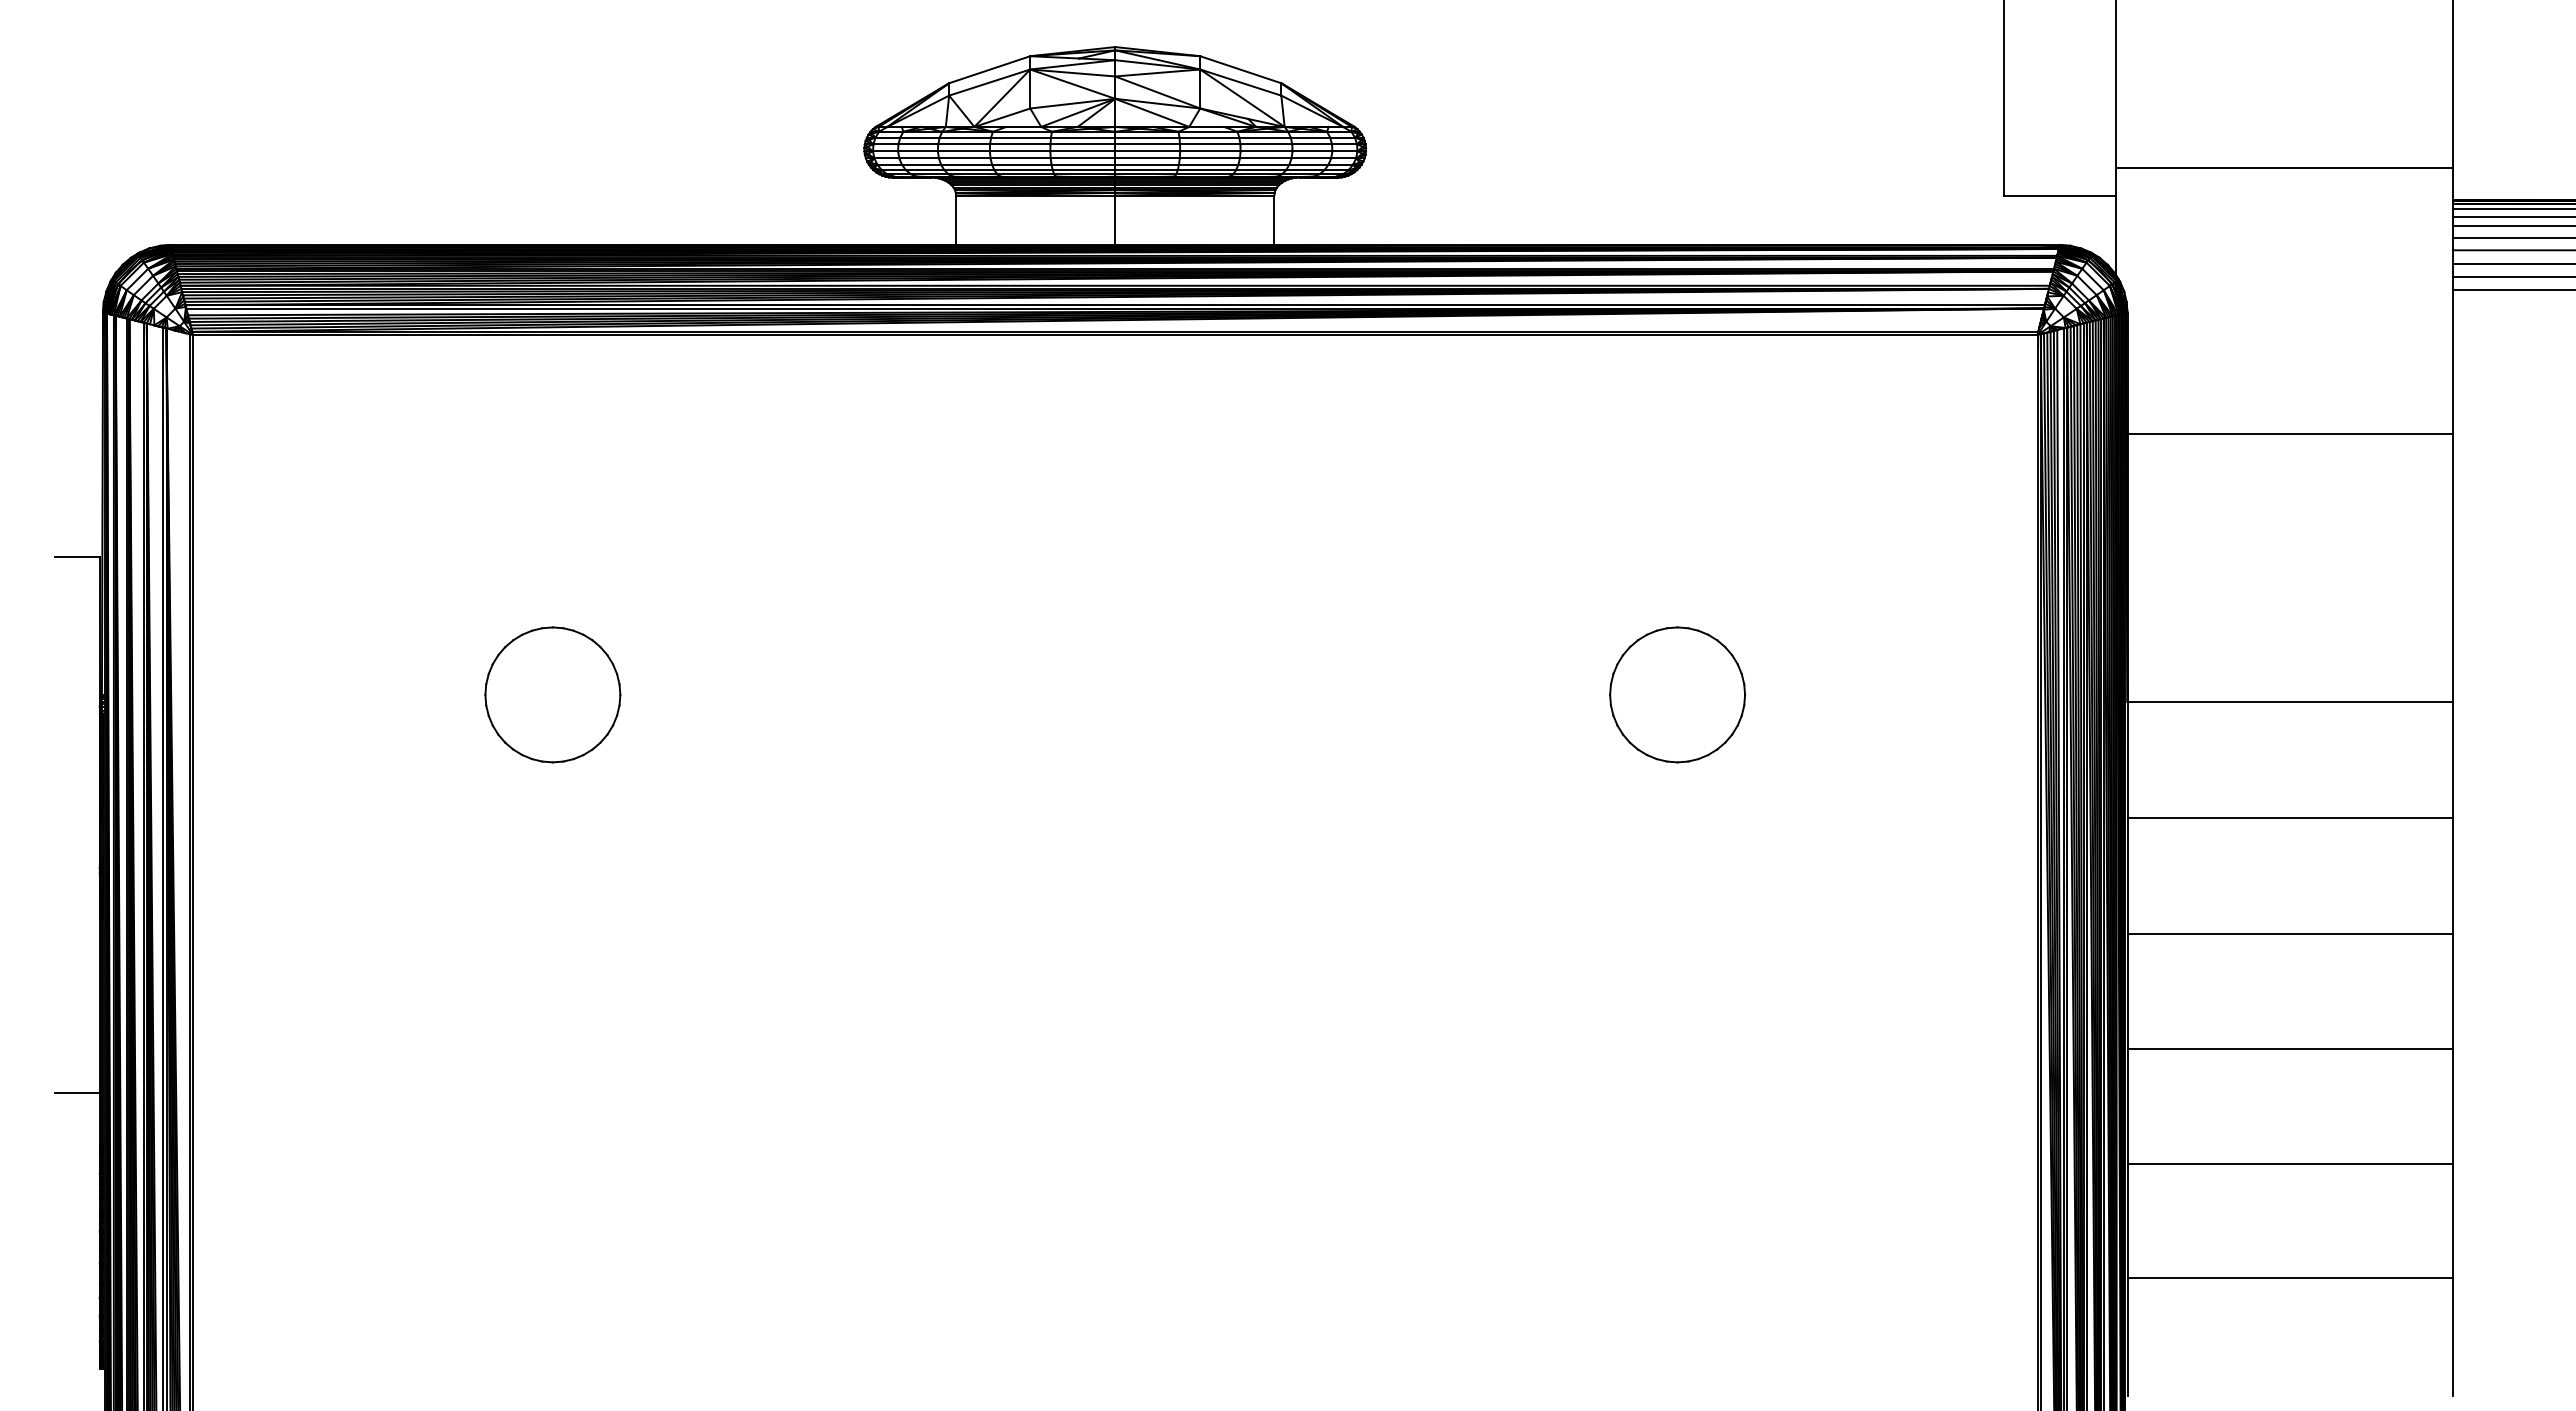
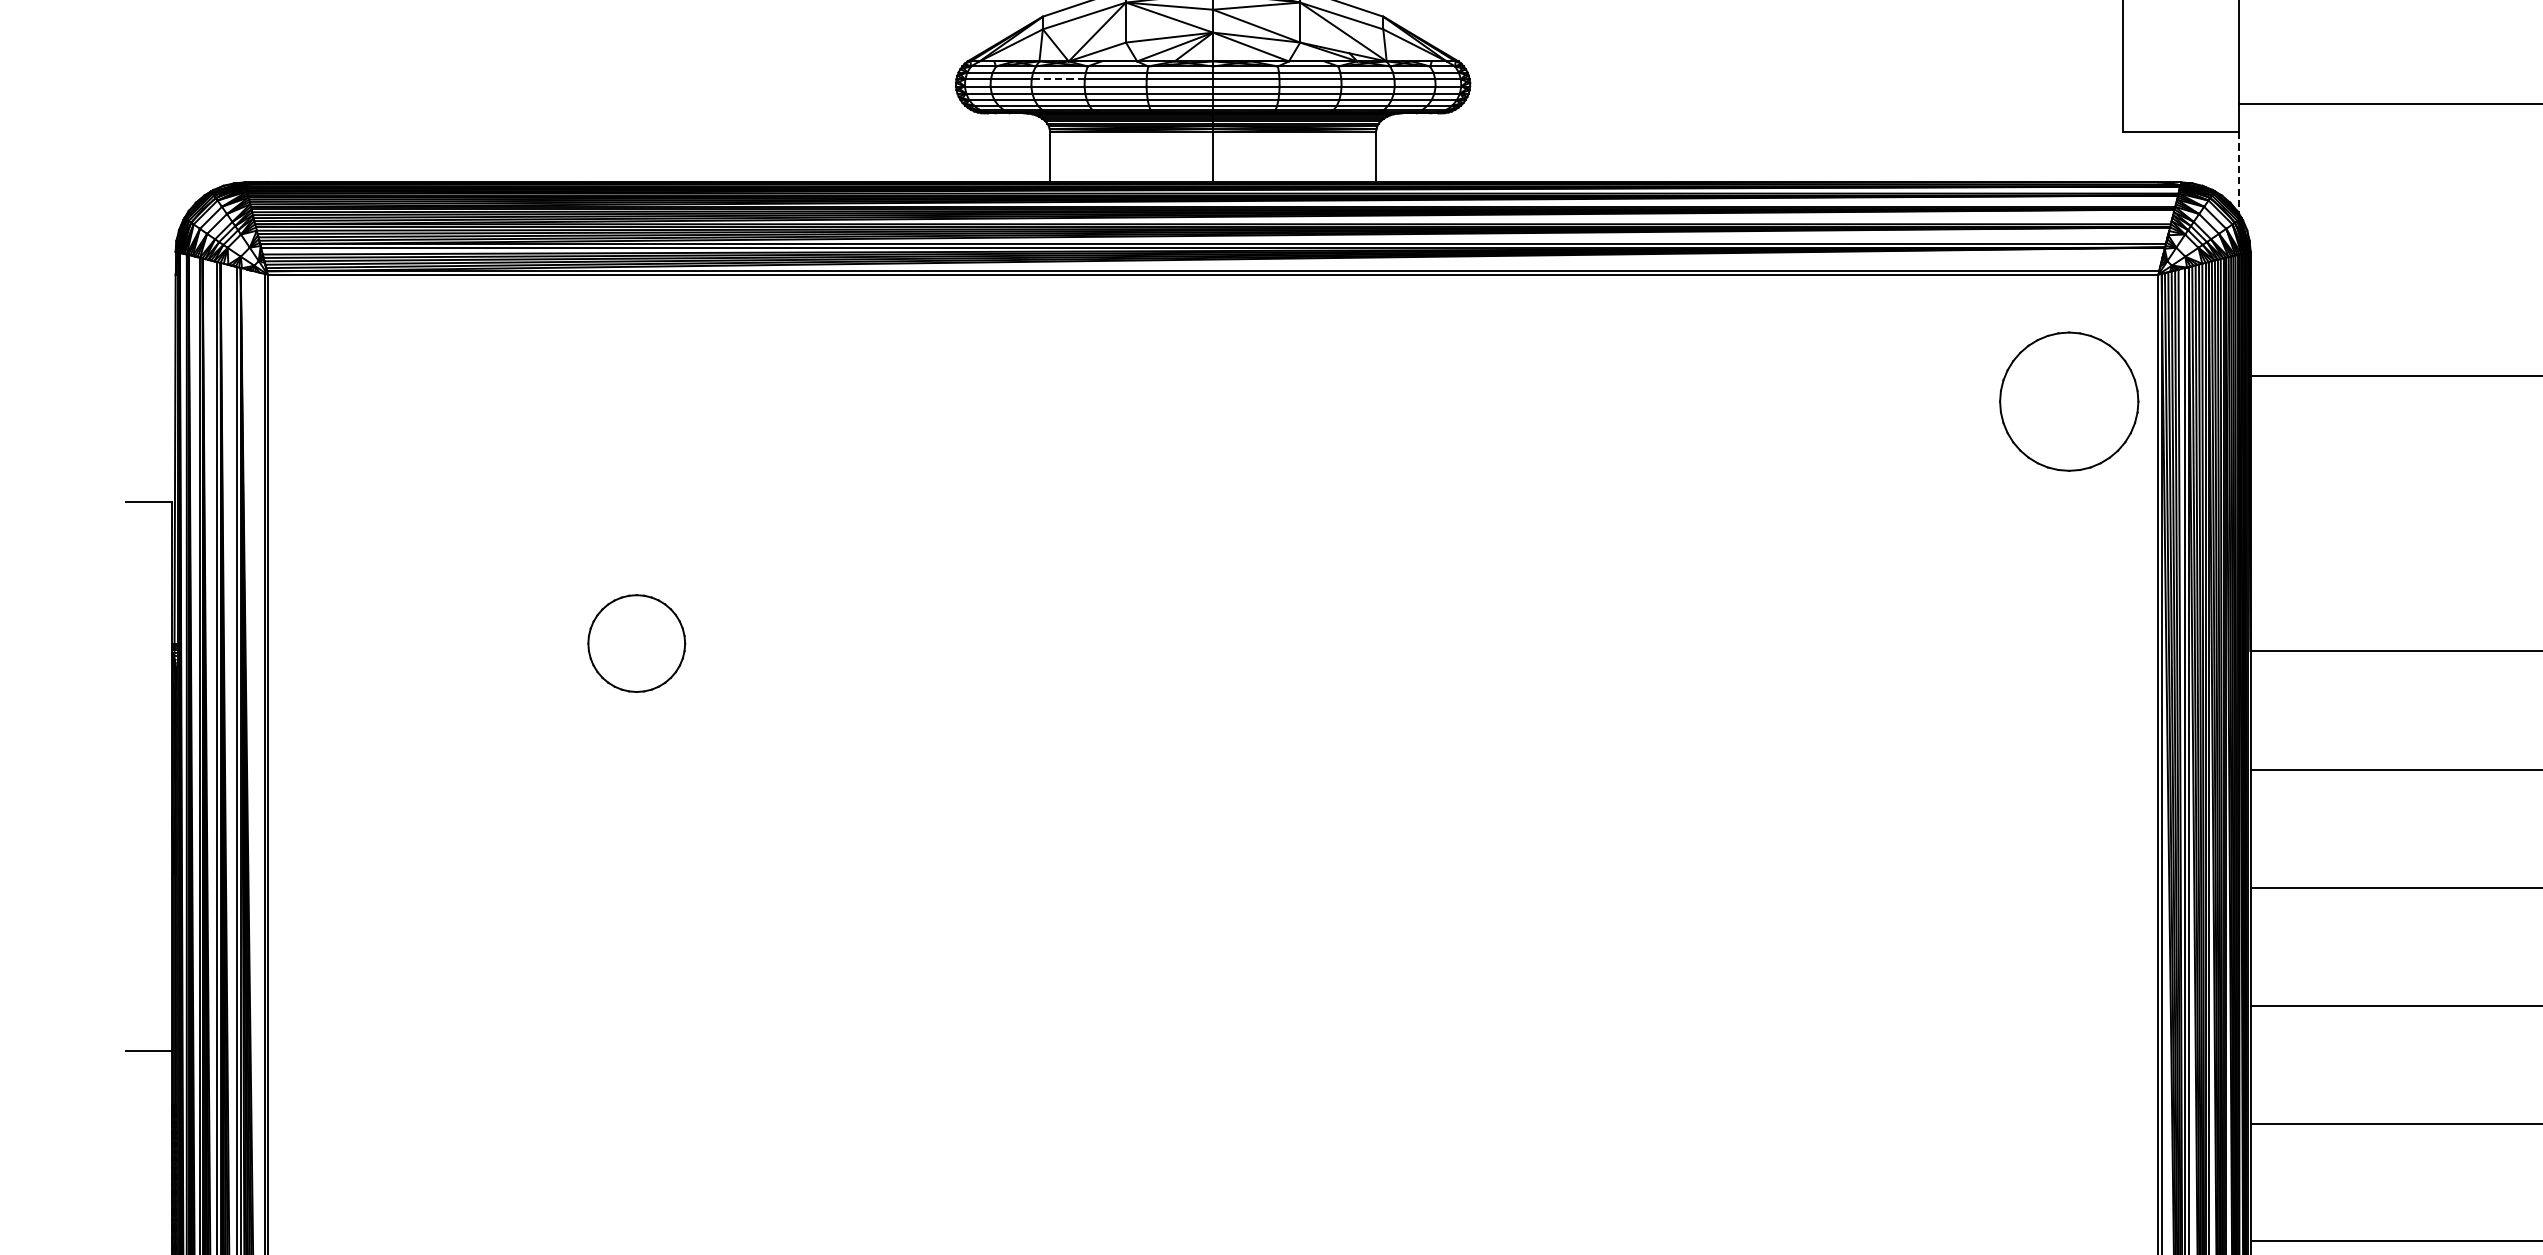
line: (964, 144) -> (1058, 79), solid -> dashed
line: (2115, 235) -> (2238, 172), solid -> dashed
part: (552, 694) -> (636, 643), size x0.7
part: (1677, 694) -> (2069, 401), moved

